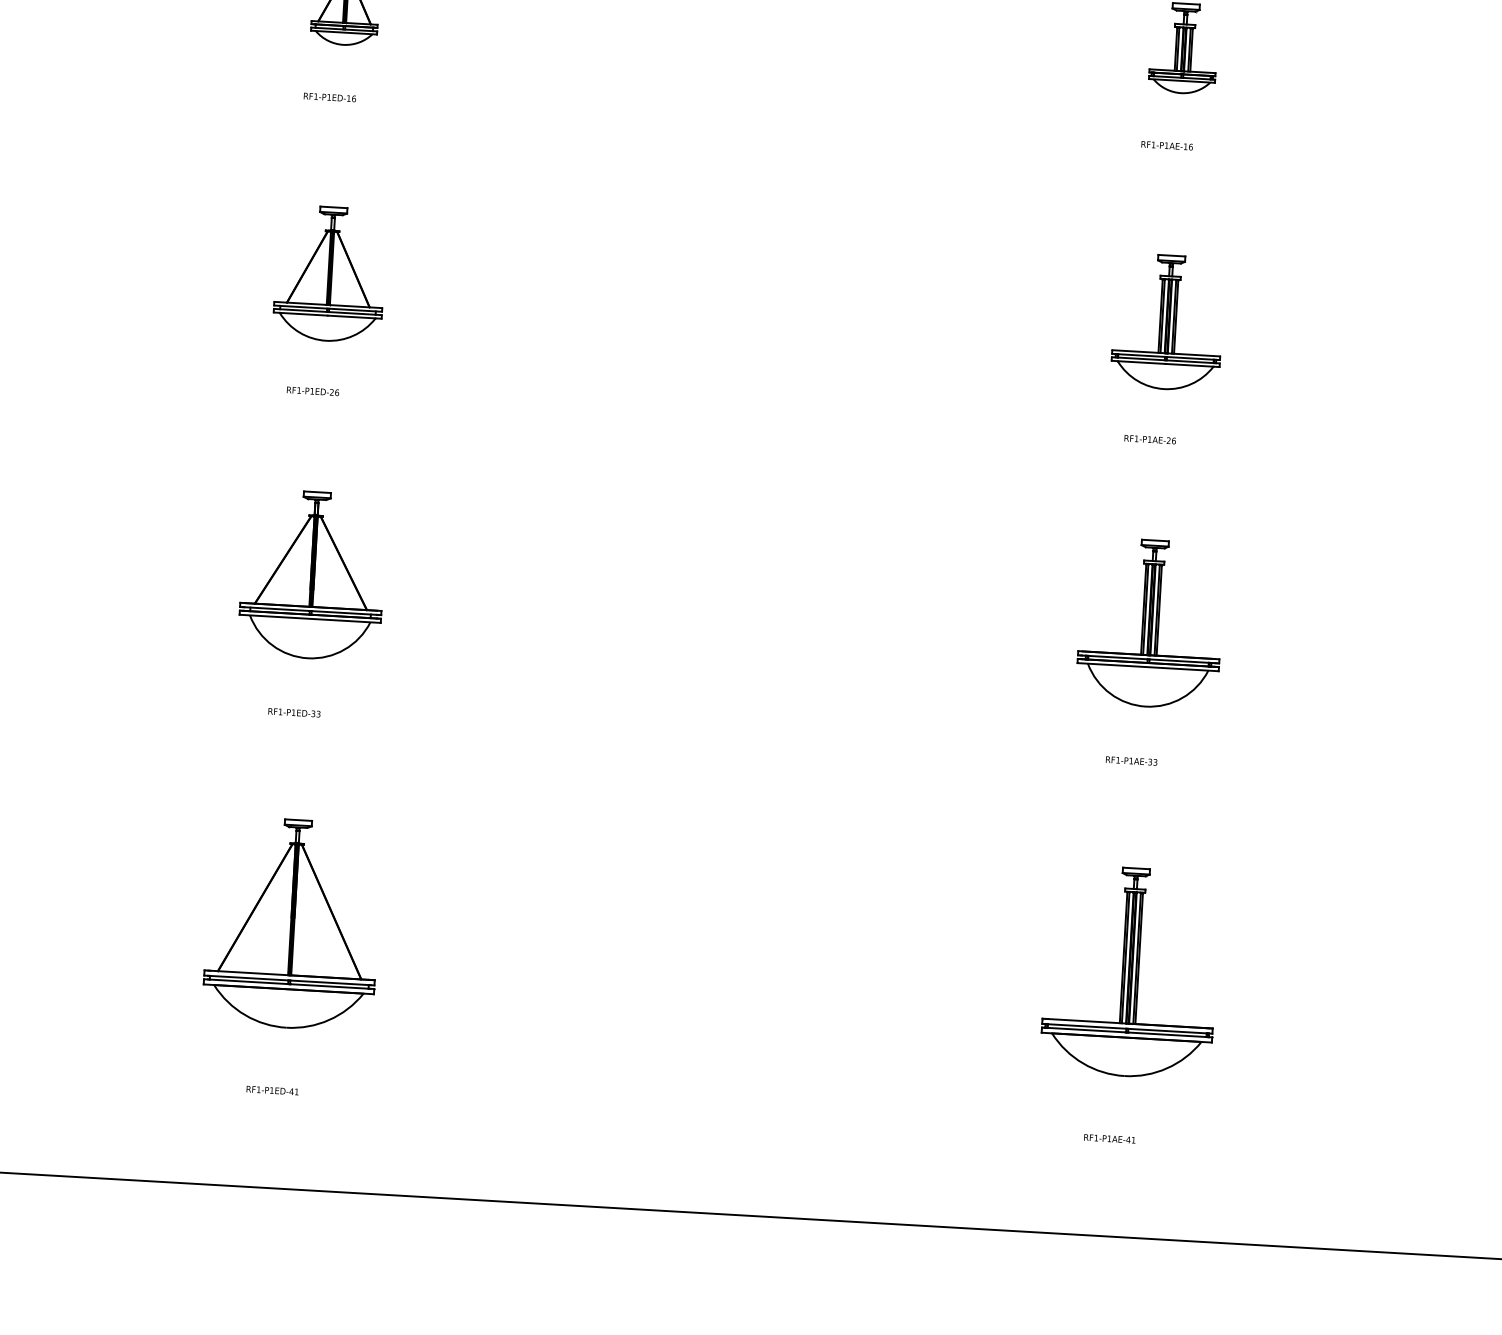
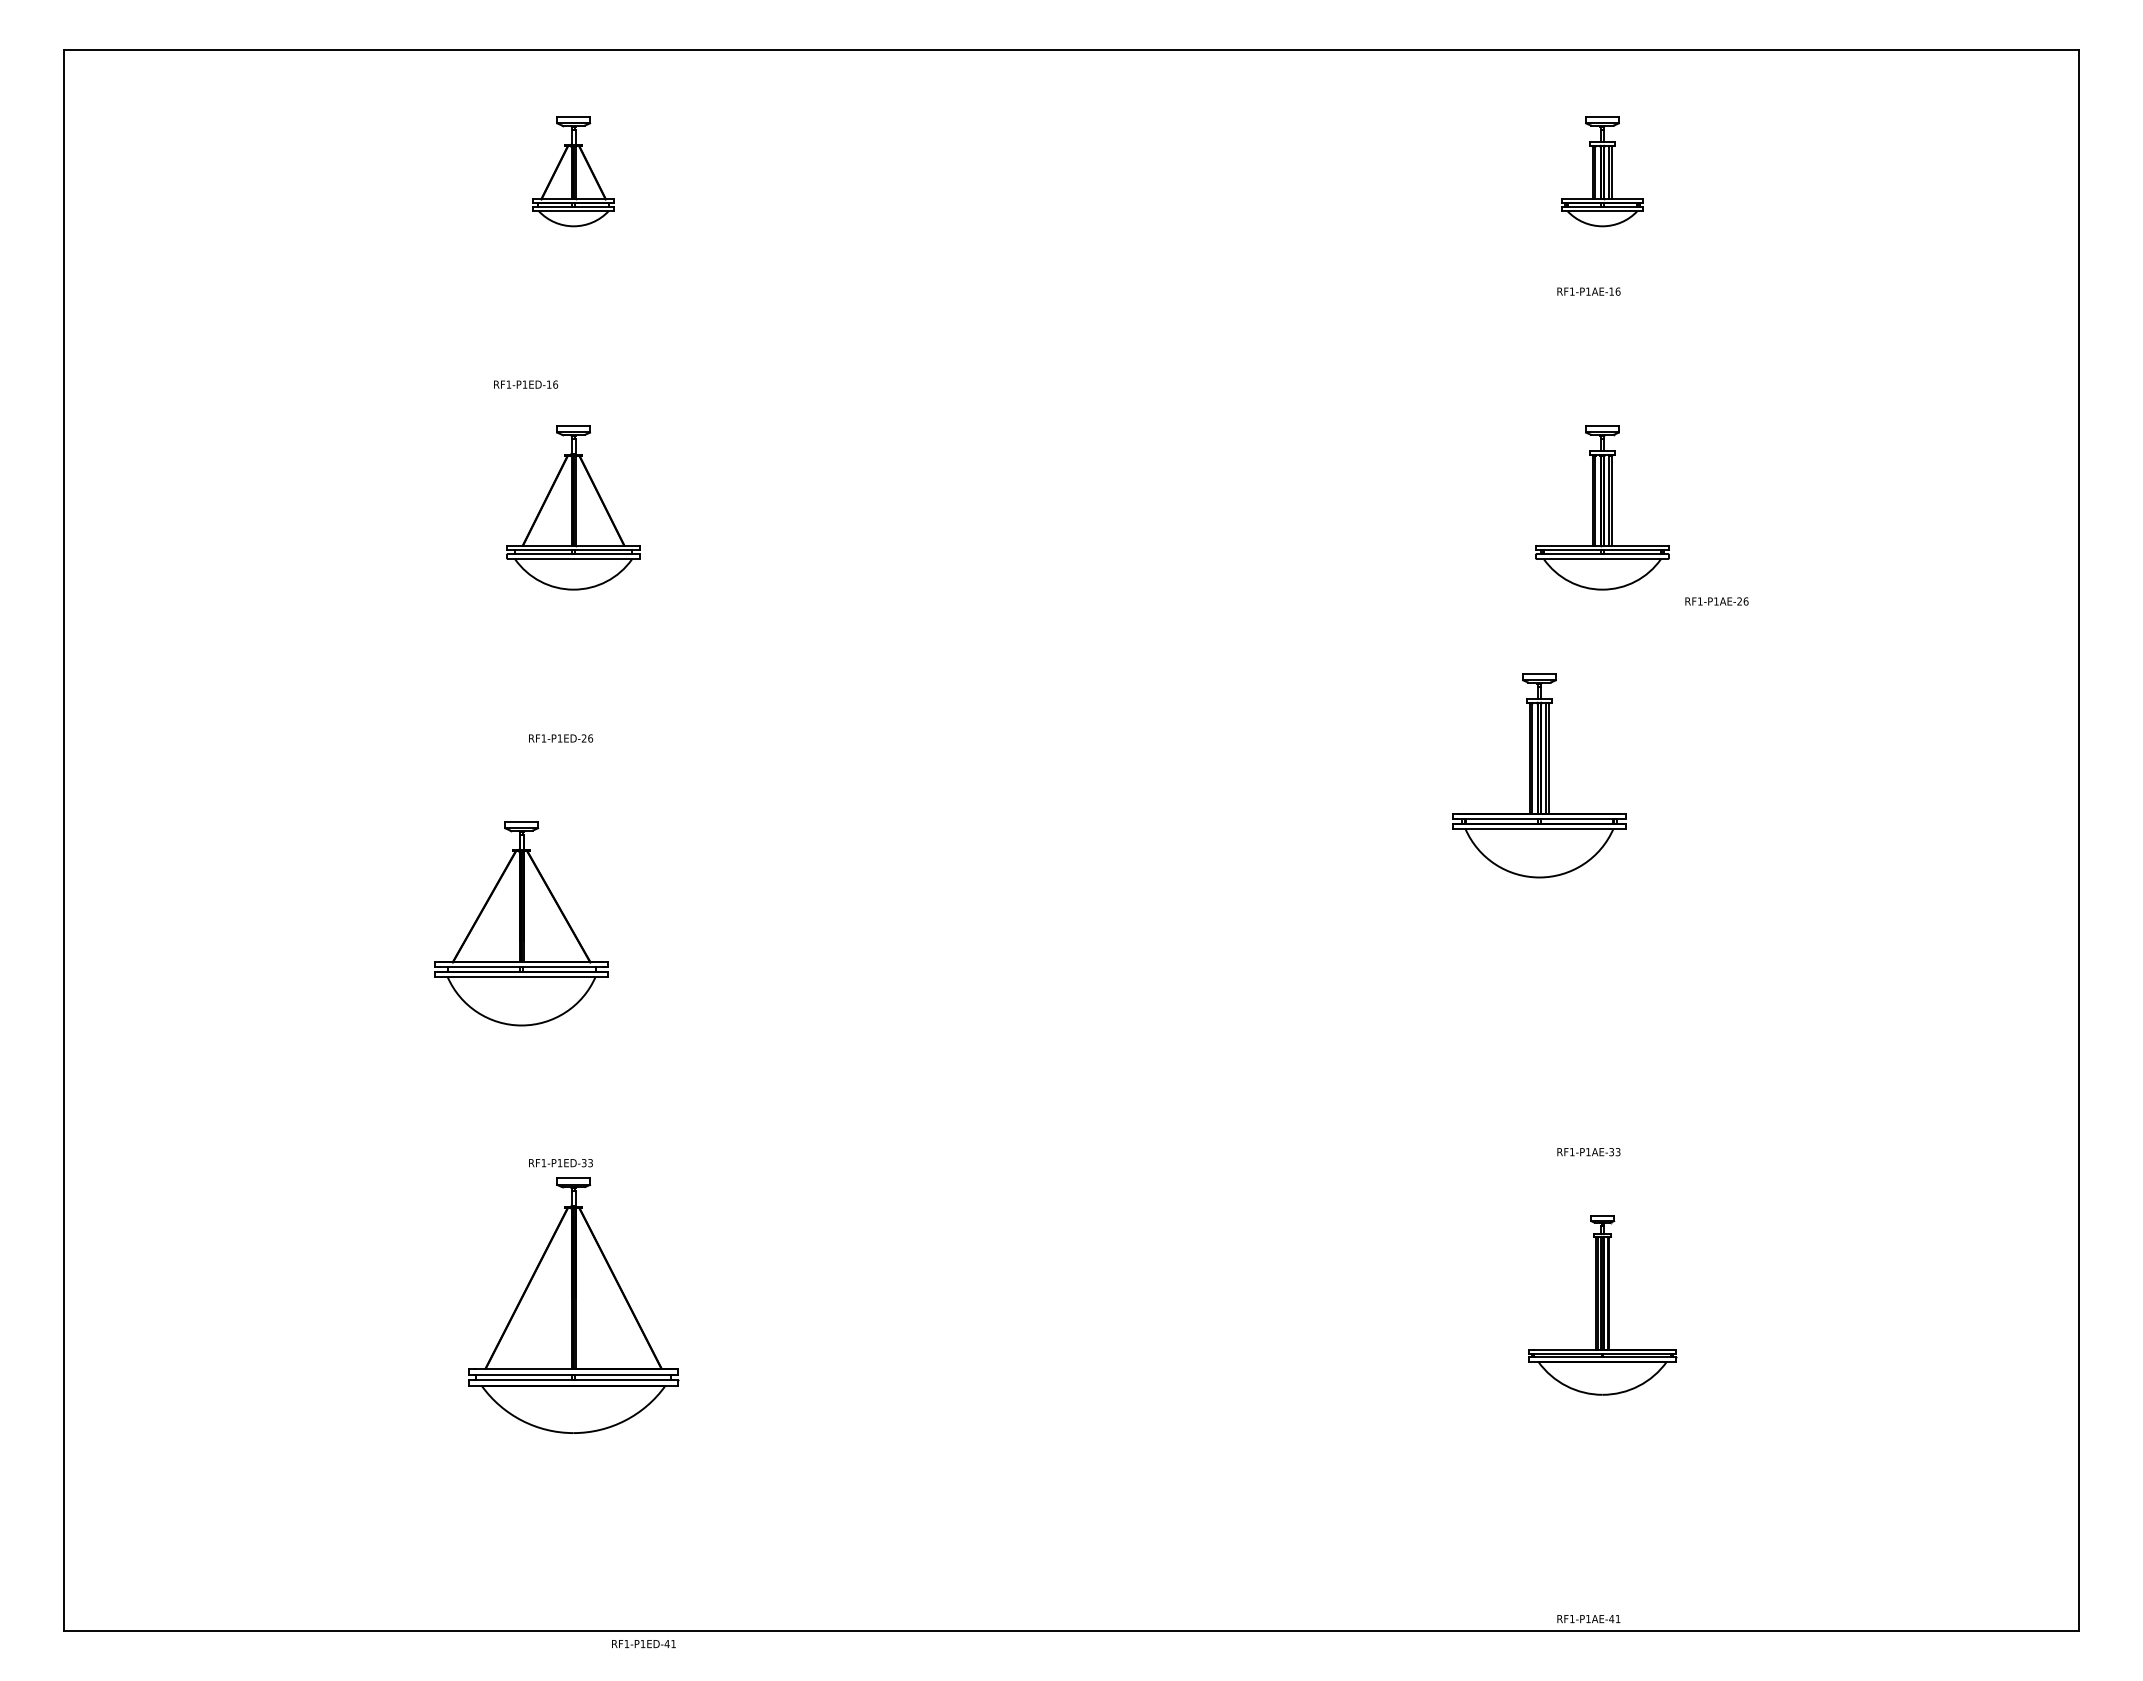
text: (330, 97) -> (526, 384), moved
text: (313, 391) -> (561, 738), moved
text: (1149, 439) -> (1716, 601), moved
part: (312, 575) -> (521, 923), moved
part: (1150, 623) -> (1539, 775), moved
text: (294, 713) -> (560, 1163), moved
text: (1131, 761) -> (1588, 1152), moved
part: (1130, 972) -> (1602, 1305), size x0.7
text: (272, 1090) -> (643, 1644), moved
text: (1109, 1139) -> (1588, 1619), moved

